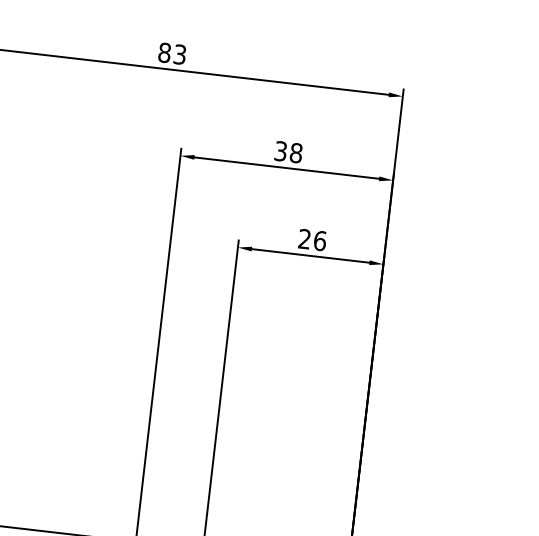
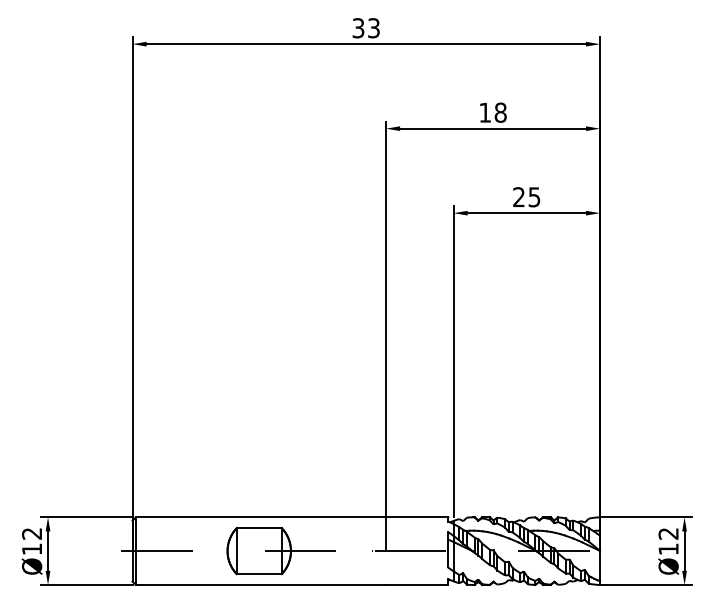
text: (164, 53) -> (358, 28), 83 -> 33
text: (280, 151) -> (484, 112), 38 -> 18
text: (320, 241) -> (534, 197), 26 -> 25

